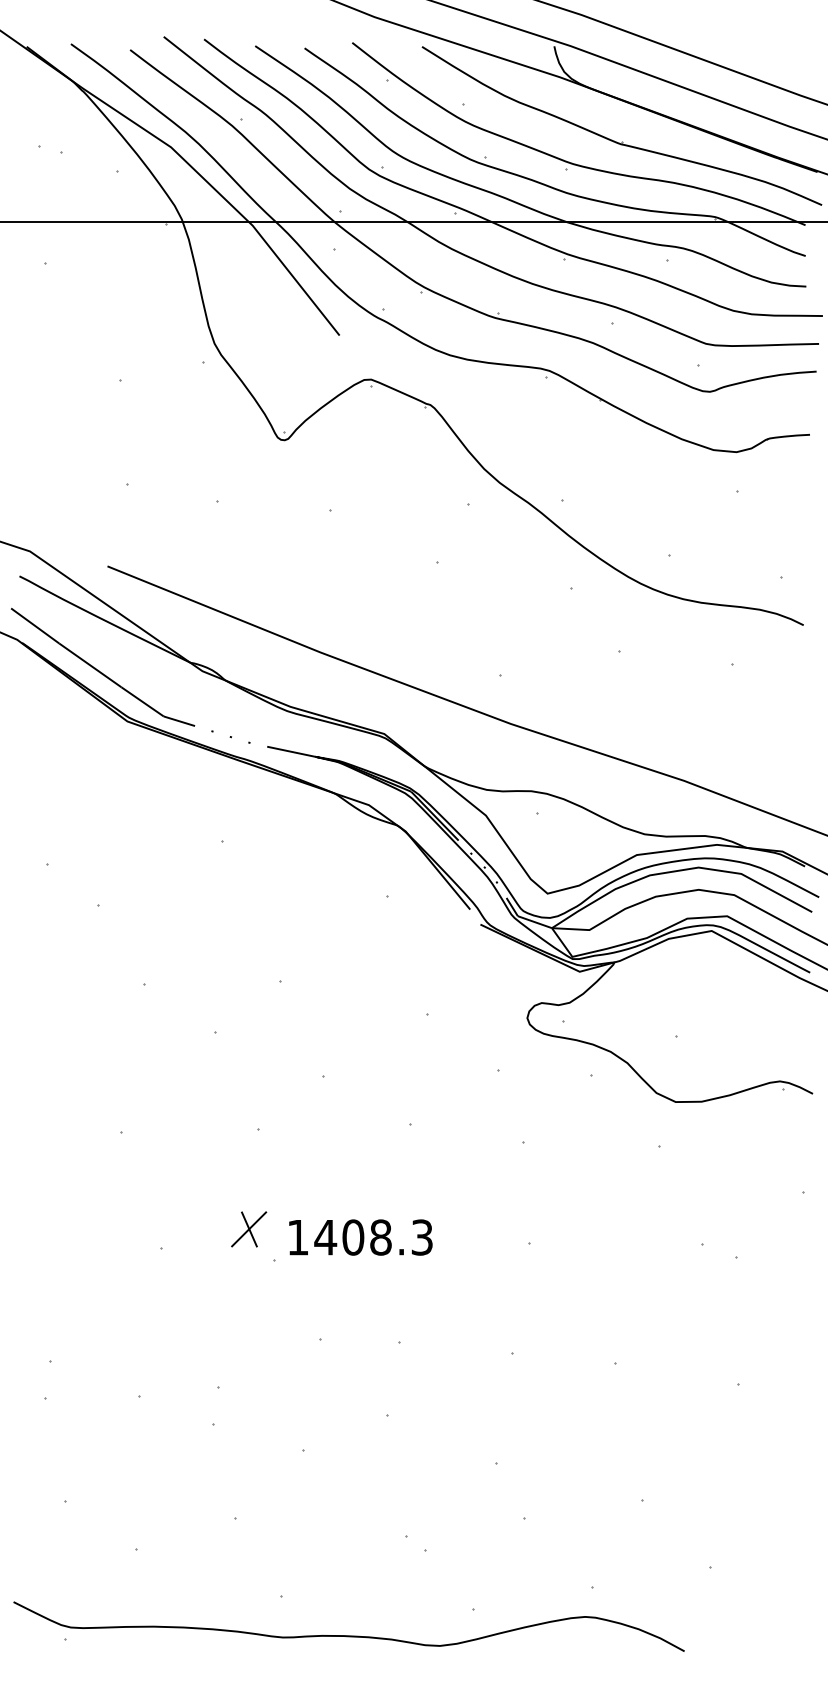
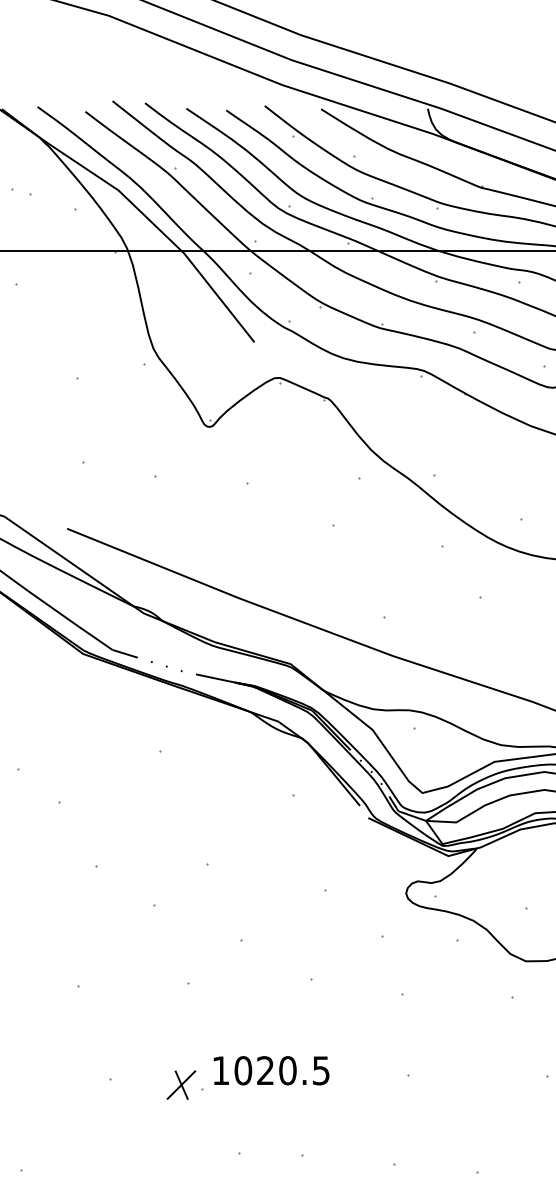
part: (249, 1229) -> (181, 1085), moved
text: (373, 1237) -> (281, 1070), 1408.3 -> 1020.5

